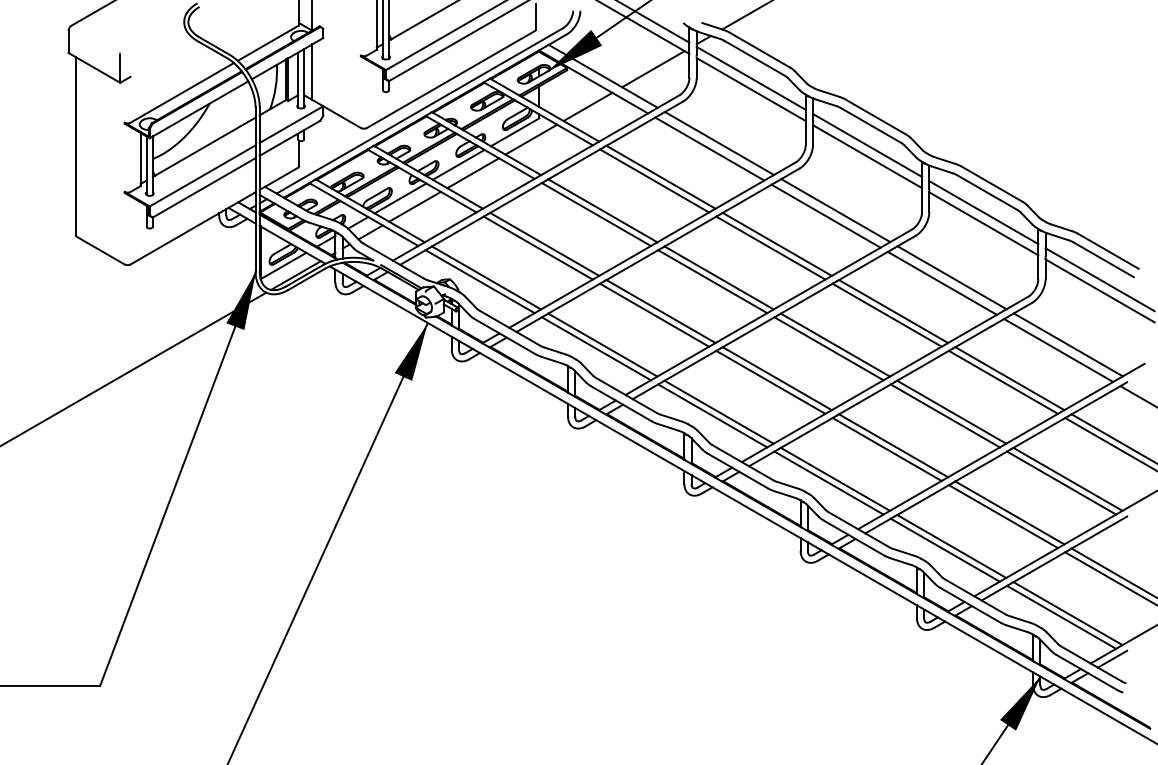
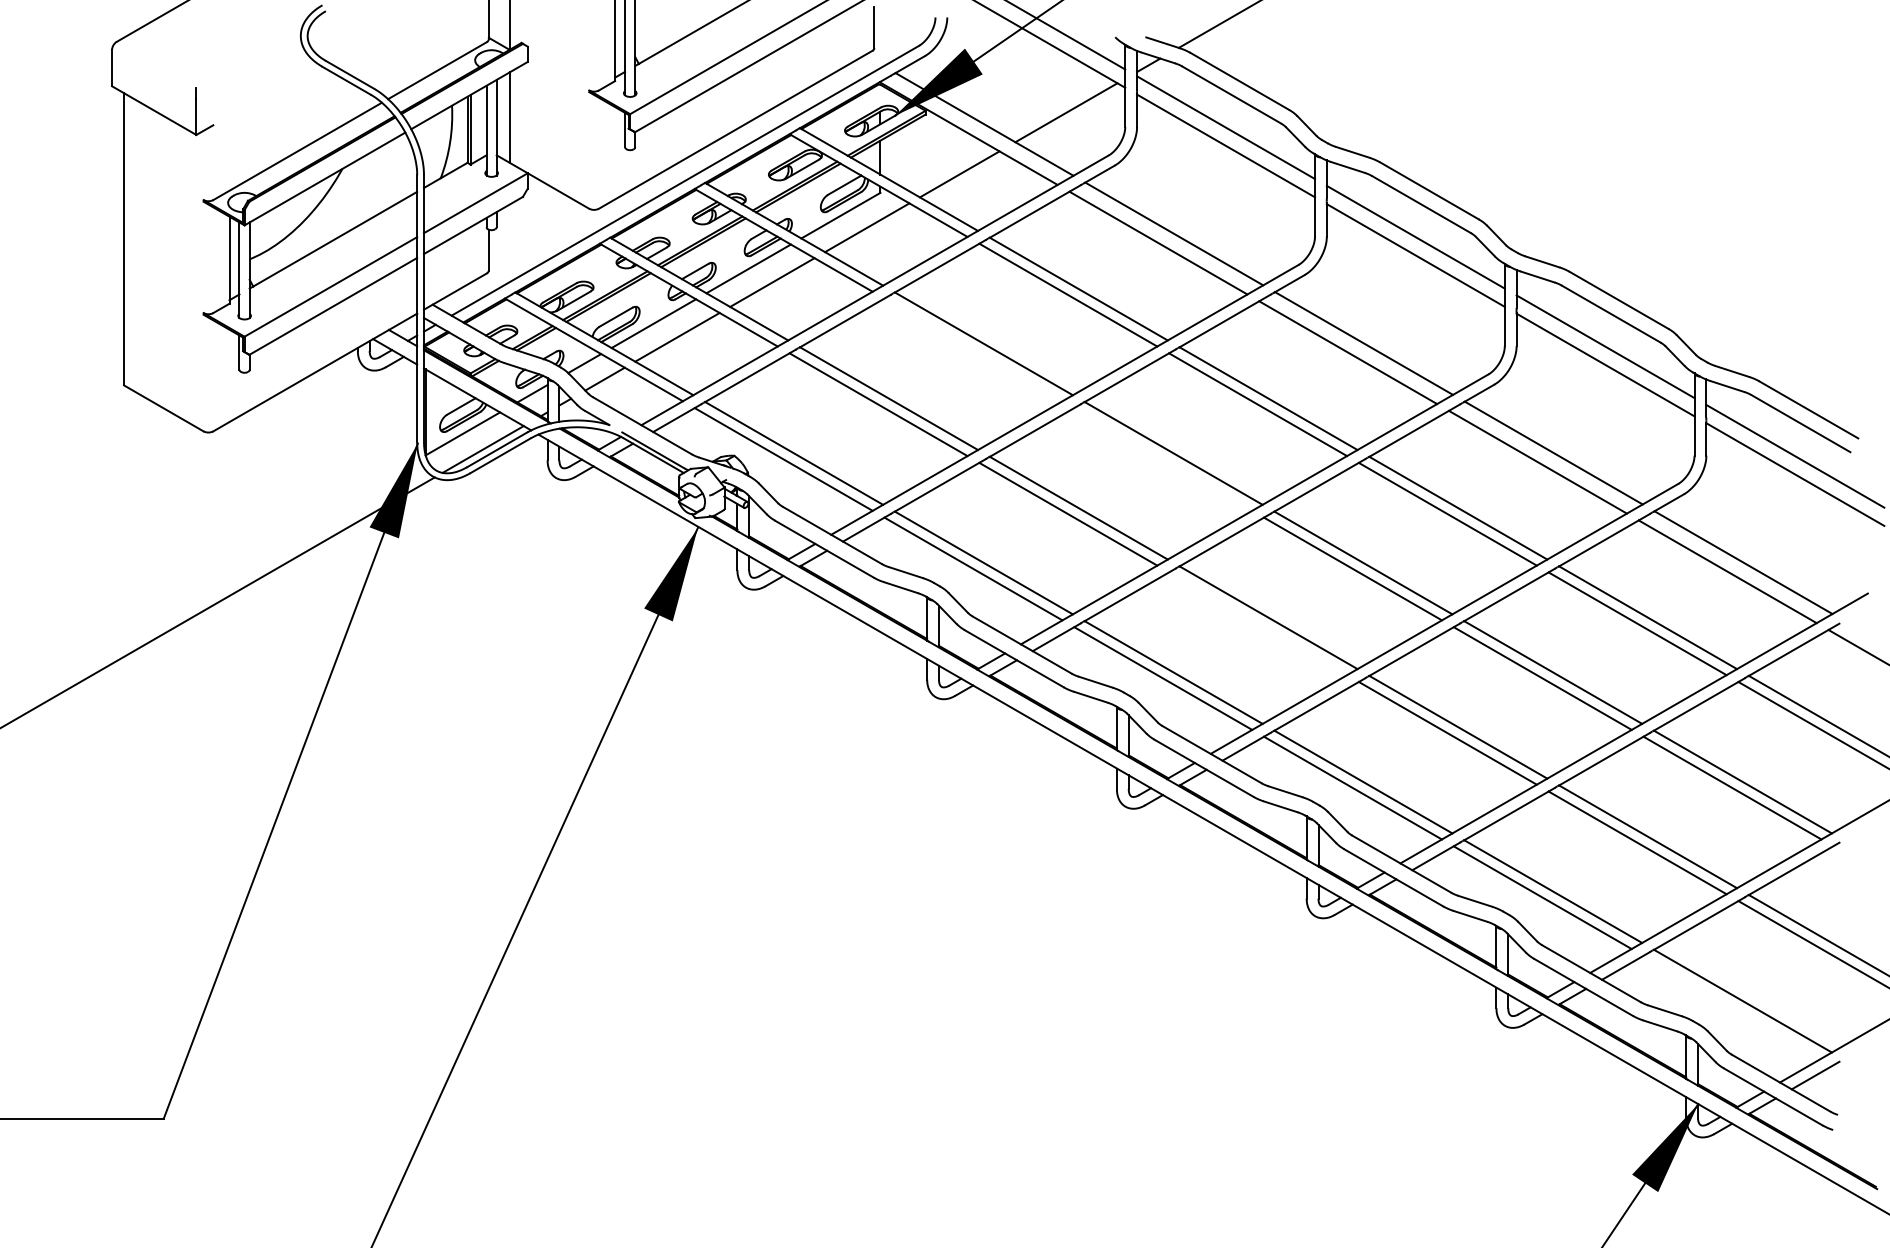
line: (595, 214) -> (971, 349), removed
line: (712, 281) -> (1162, 459), removed
line: (770, 381) -> (1257, 622), removed
line: (1061, 616) -> (1732, 1005), removed

